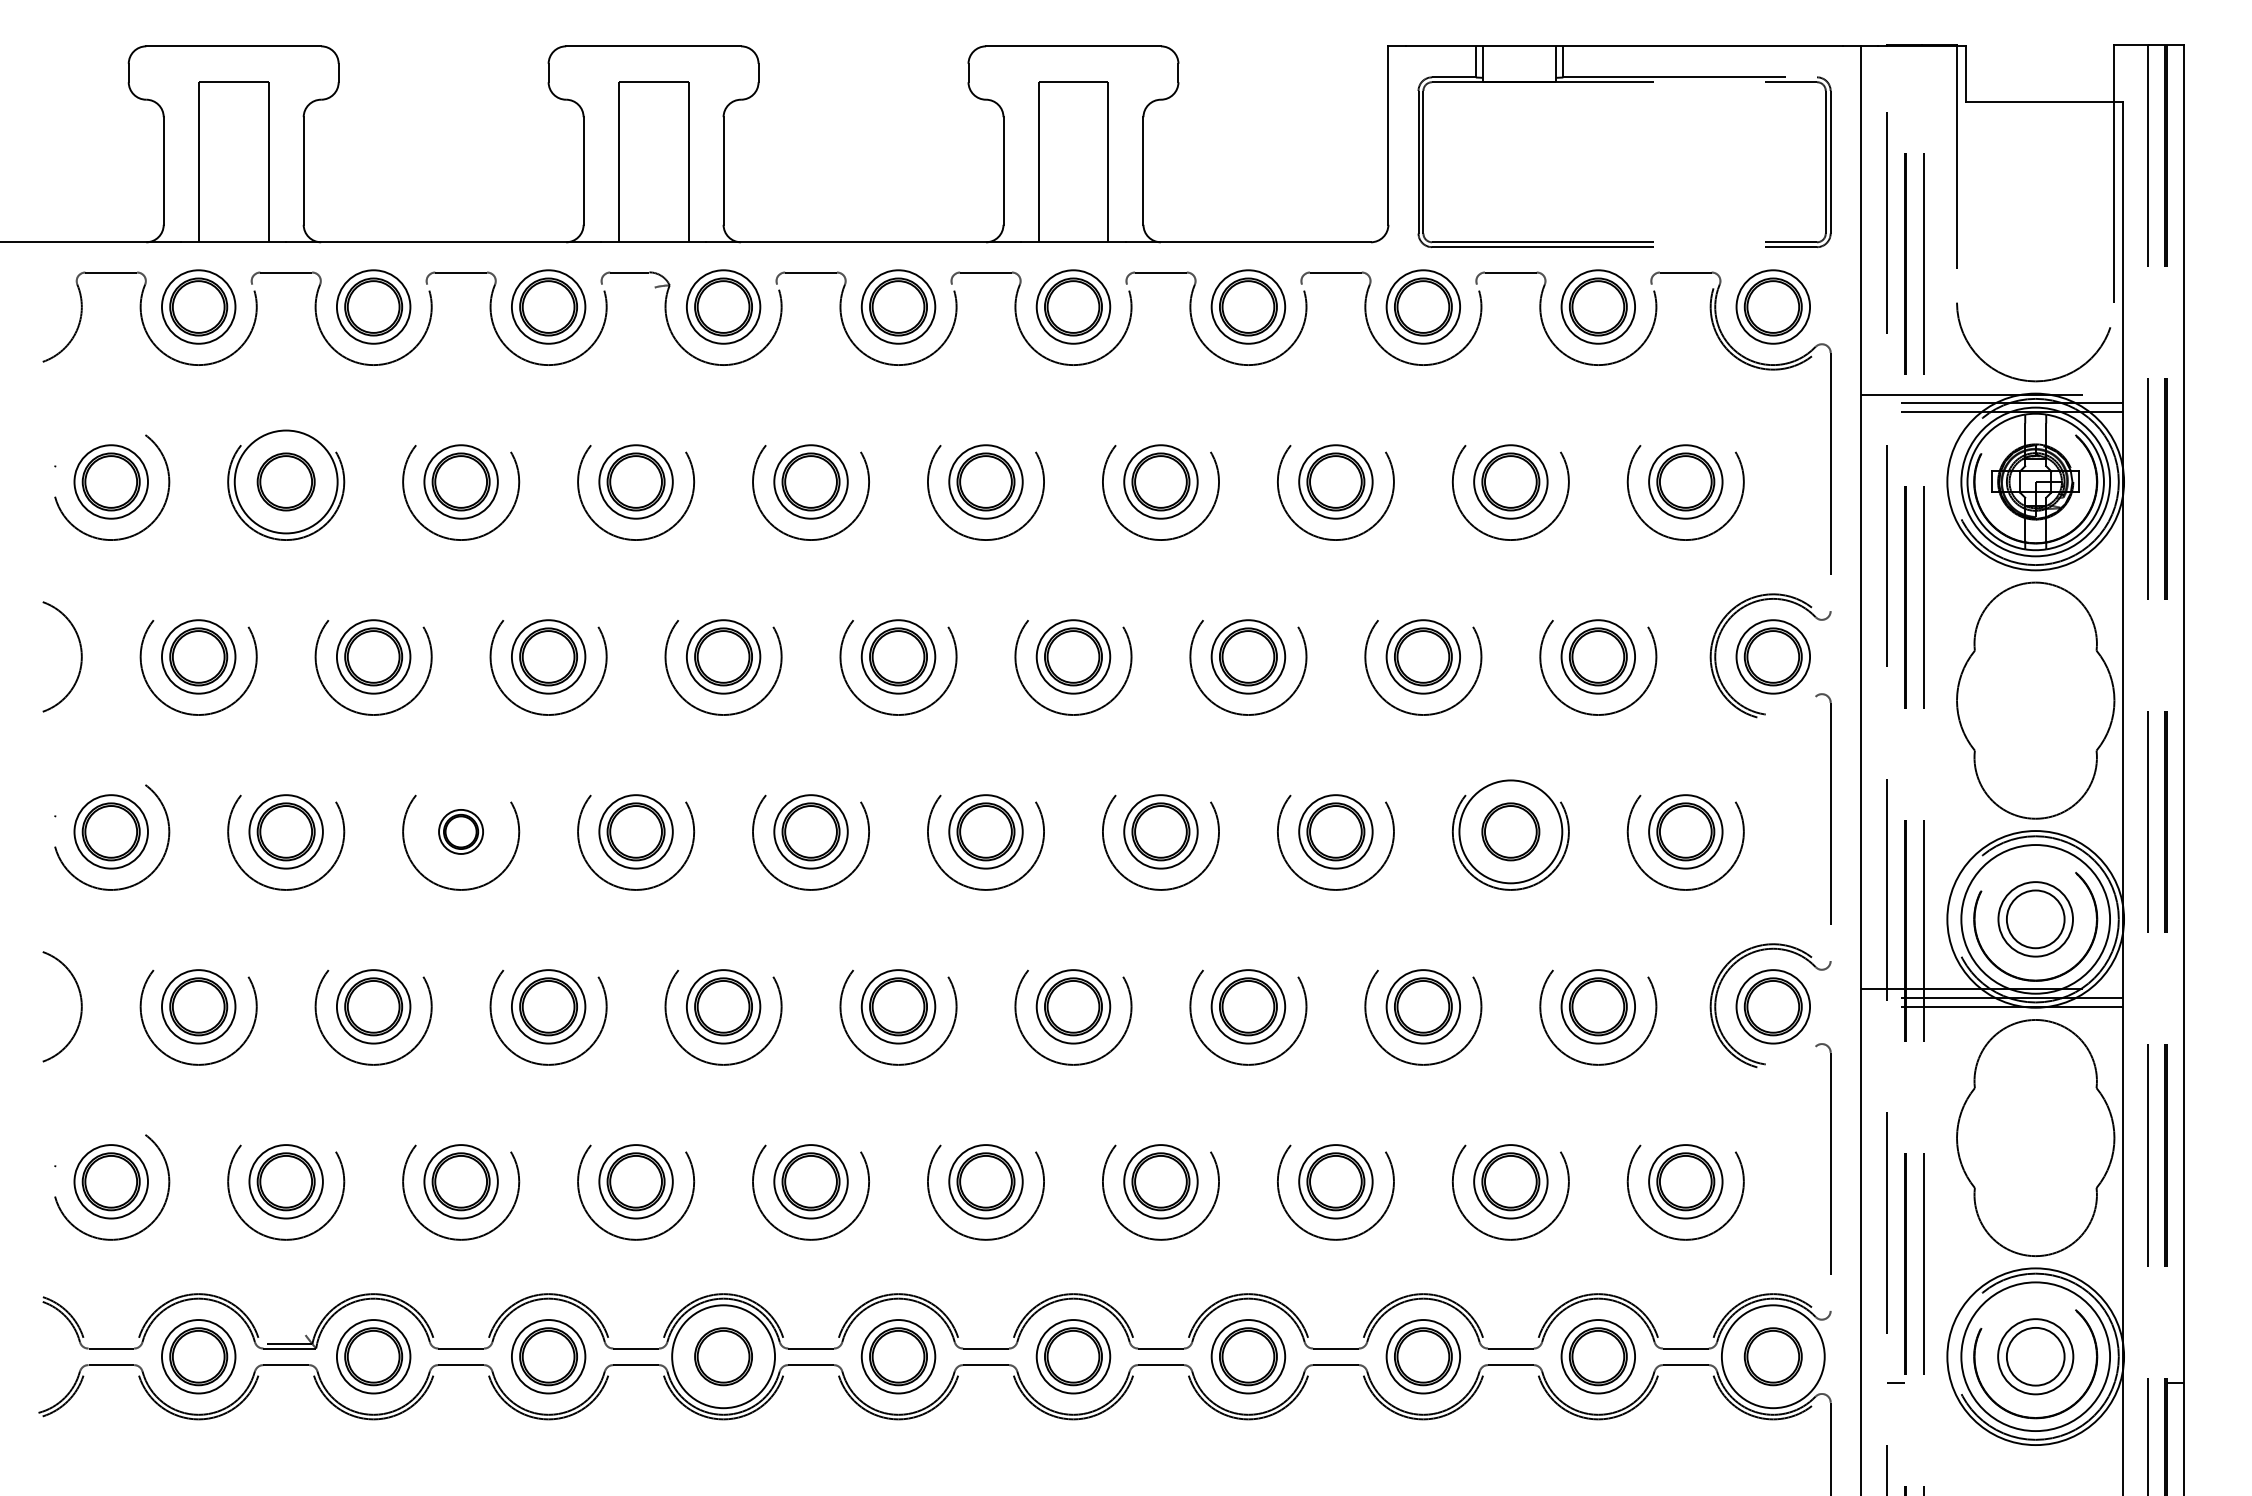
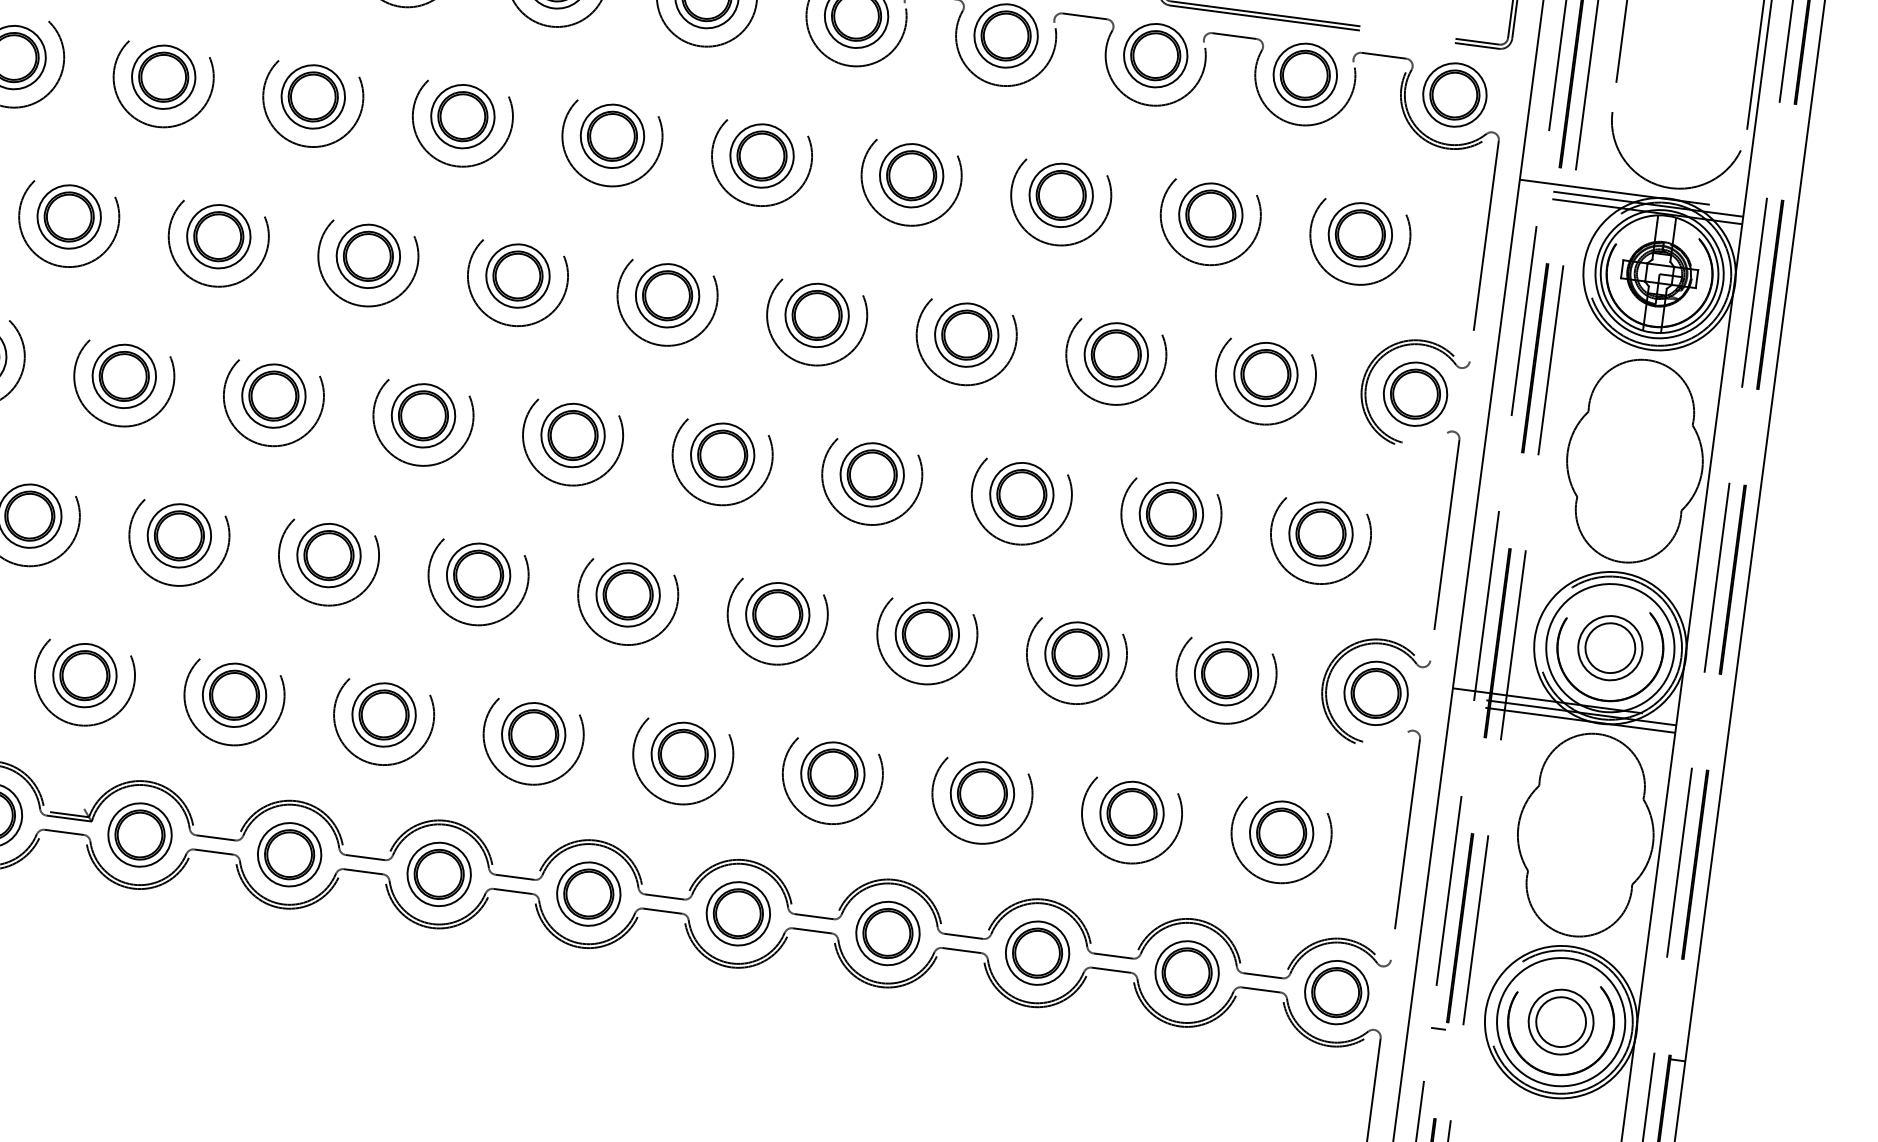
circle: (285, 481) -> (163, 76), size x0.71
part: (460, 831) -> (273, 395), size x1.67
circle: (1510, 831) -> (1171, 513), size x0.71
circle: (723, 1356) -> (439, 874), size x0.71
circle: (1773, 1356) -> (1336, 992), size x0.71

